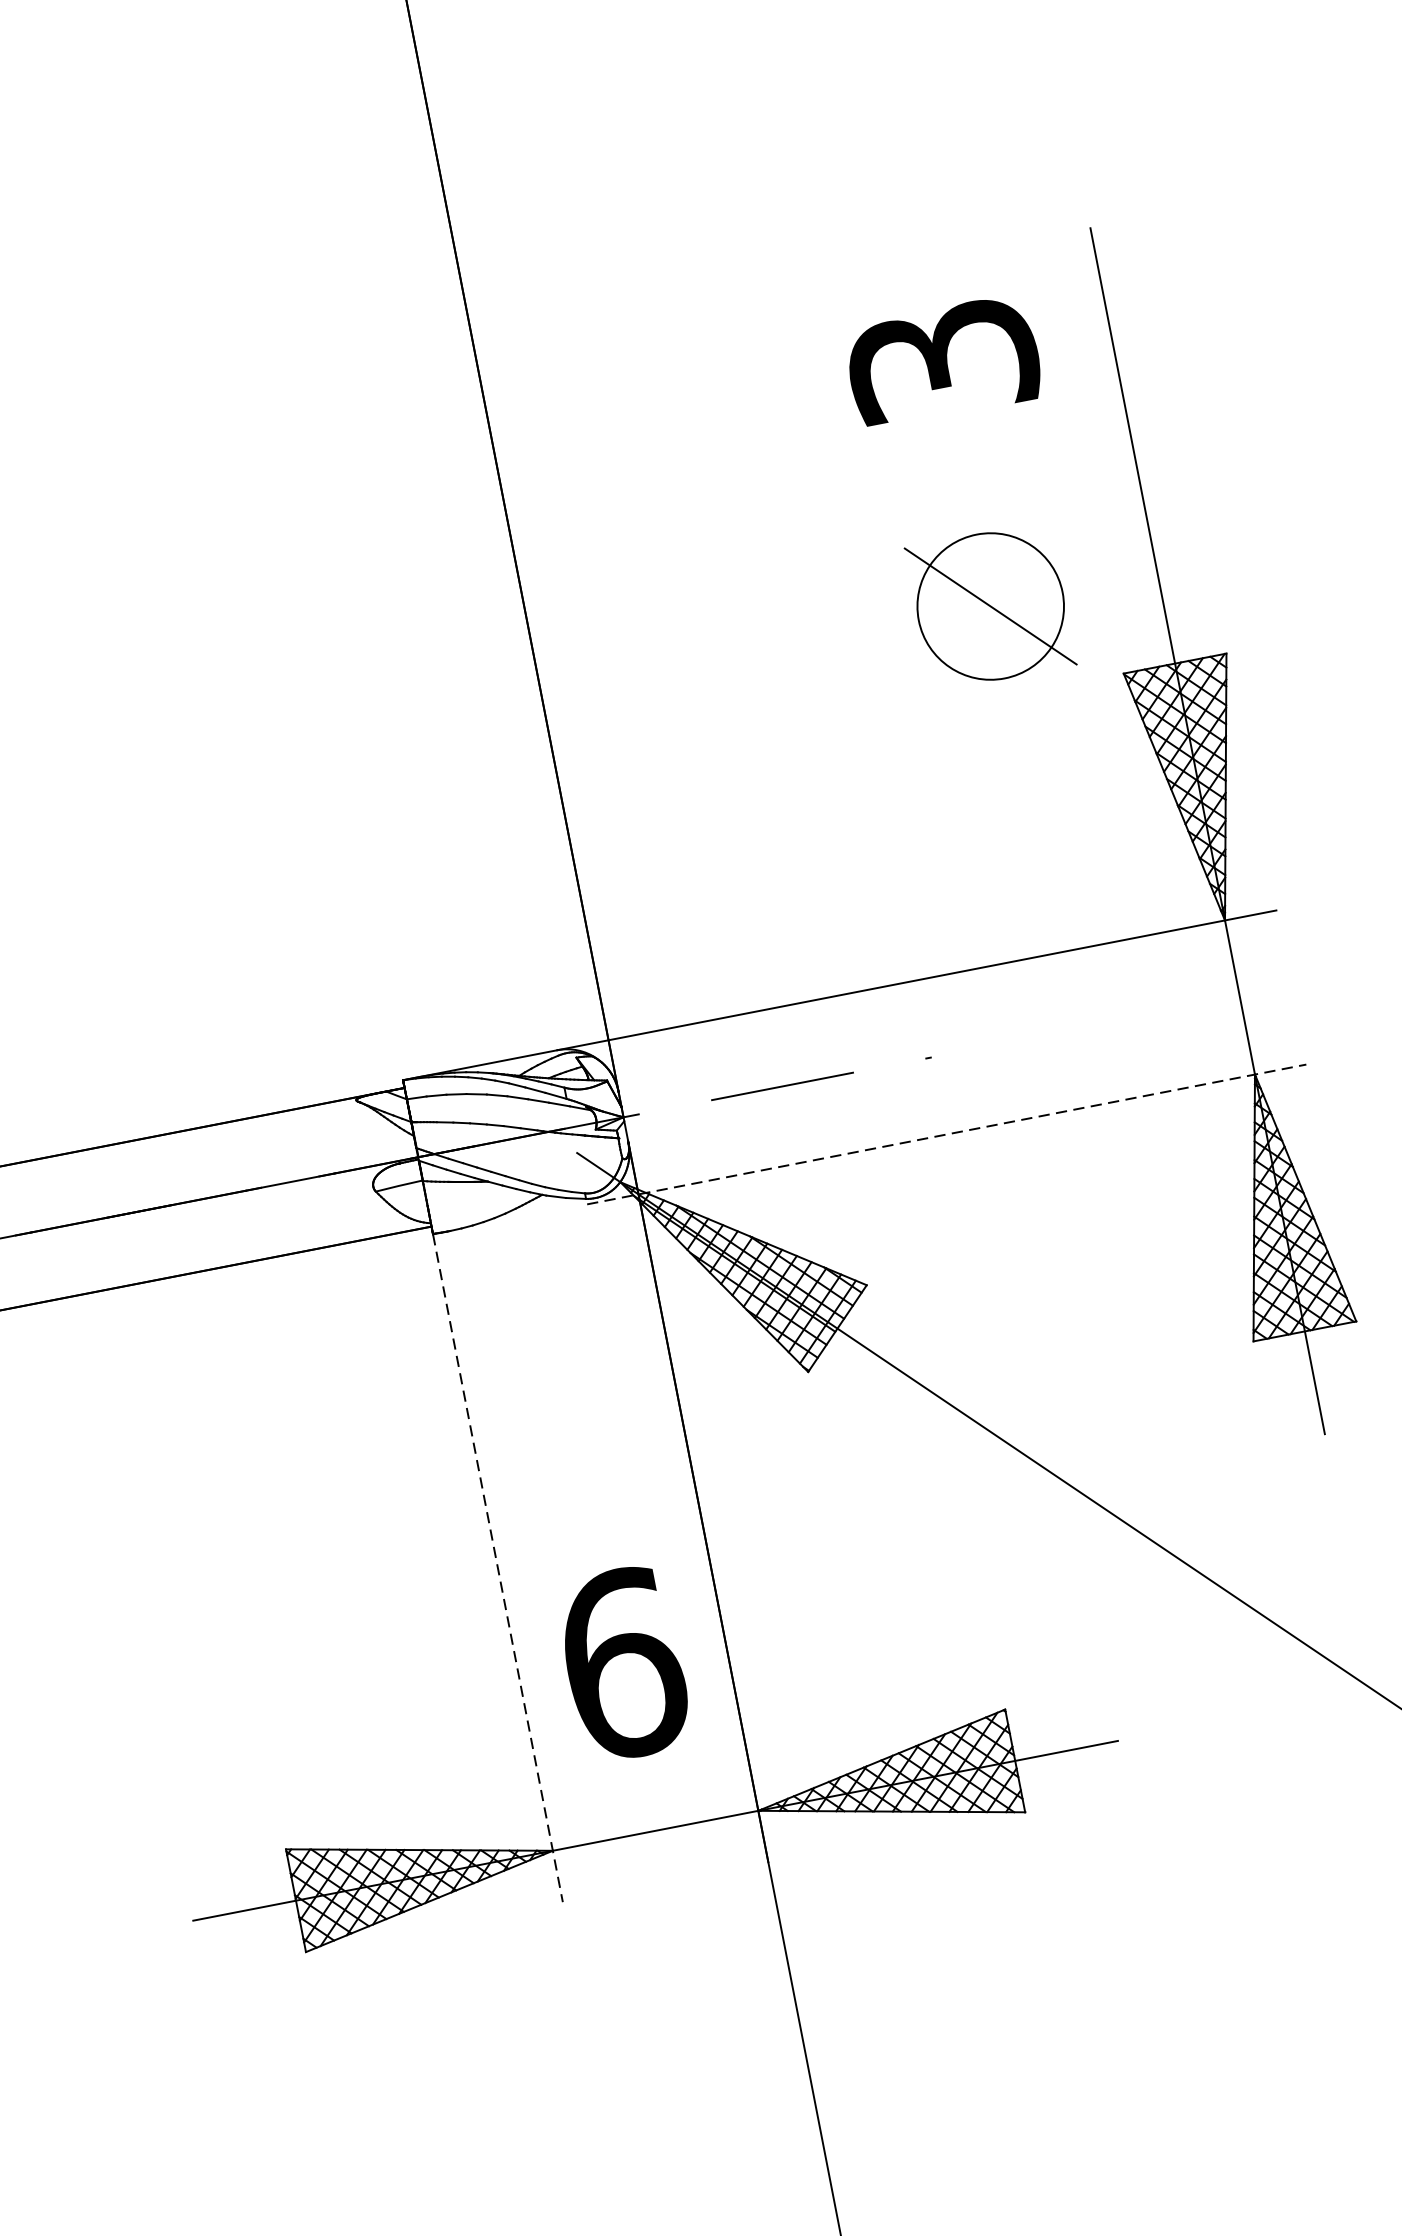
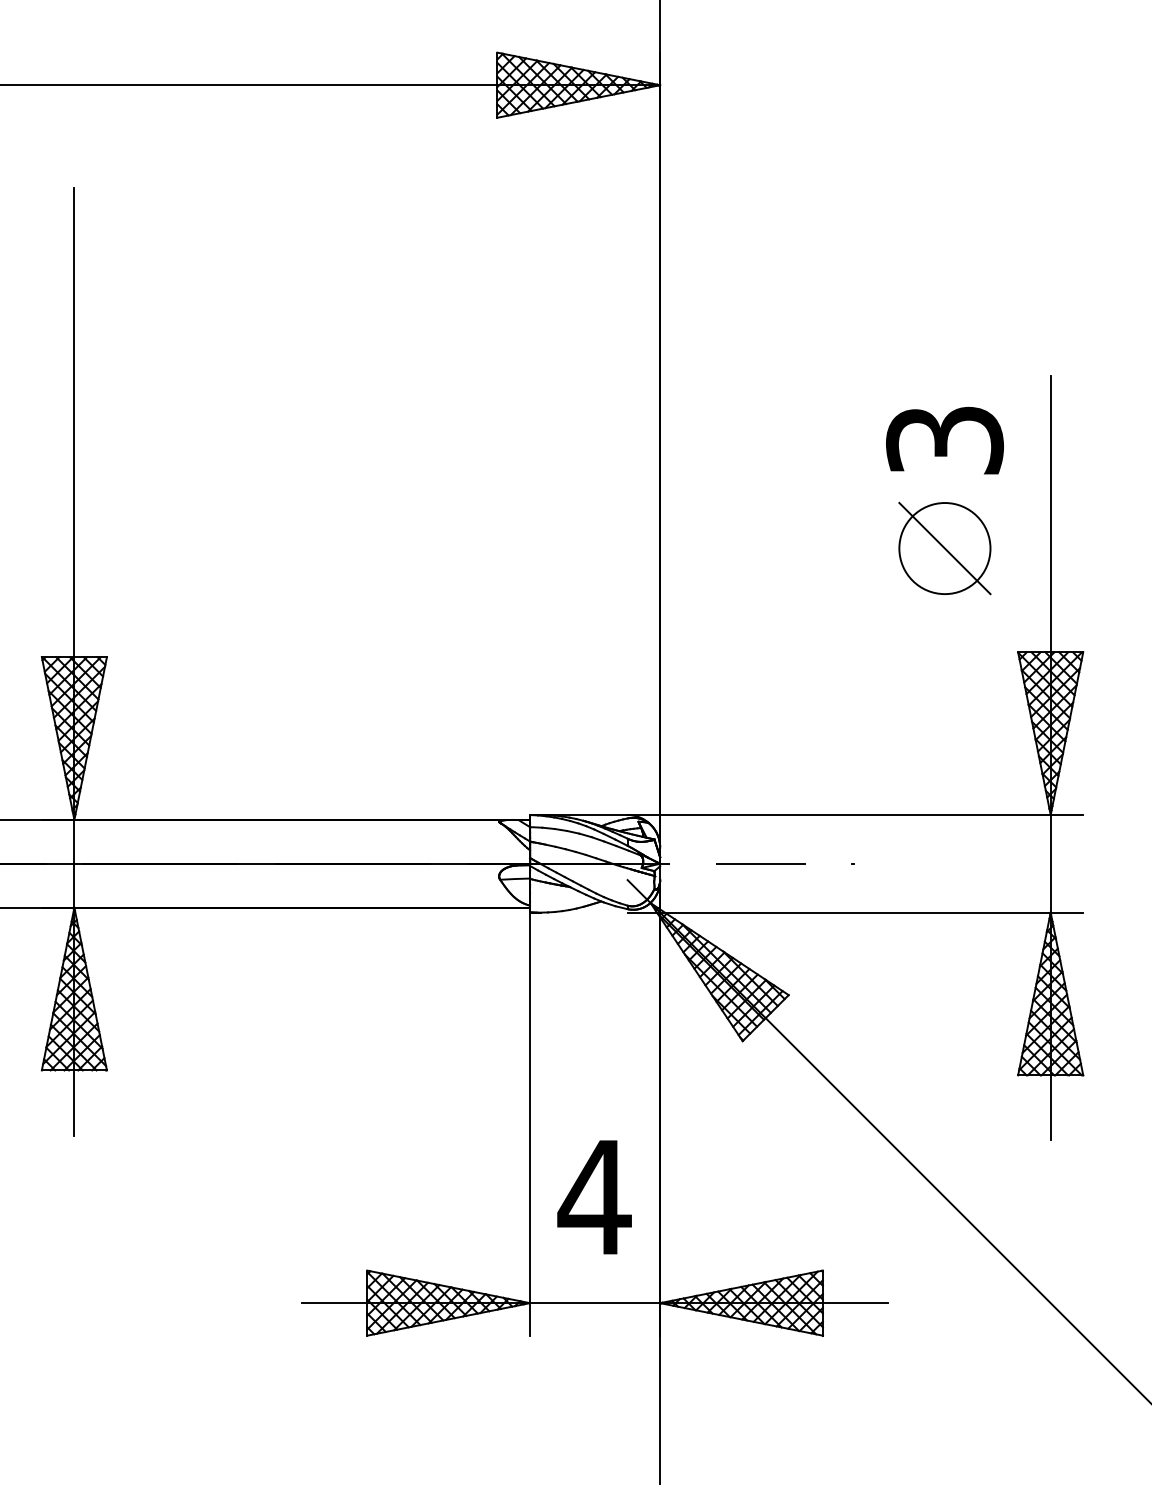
part: (990, 606) -> (944, 548), moved
line: (946, 1134) -> (855, 912), dashed -> solid
line: (498, 1568) -> (530, 1124), dashed -> solid
text: (622, 1664) -> (594, 1197), 6 -> 4

